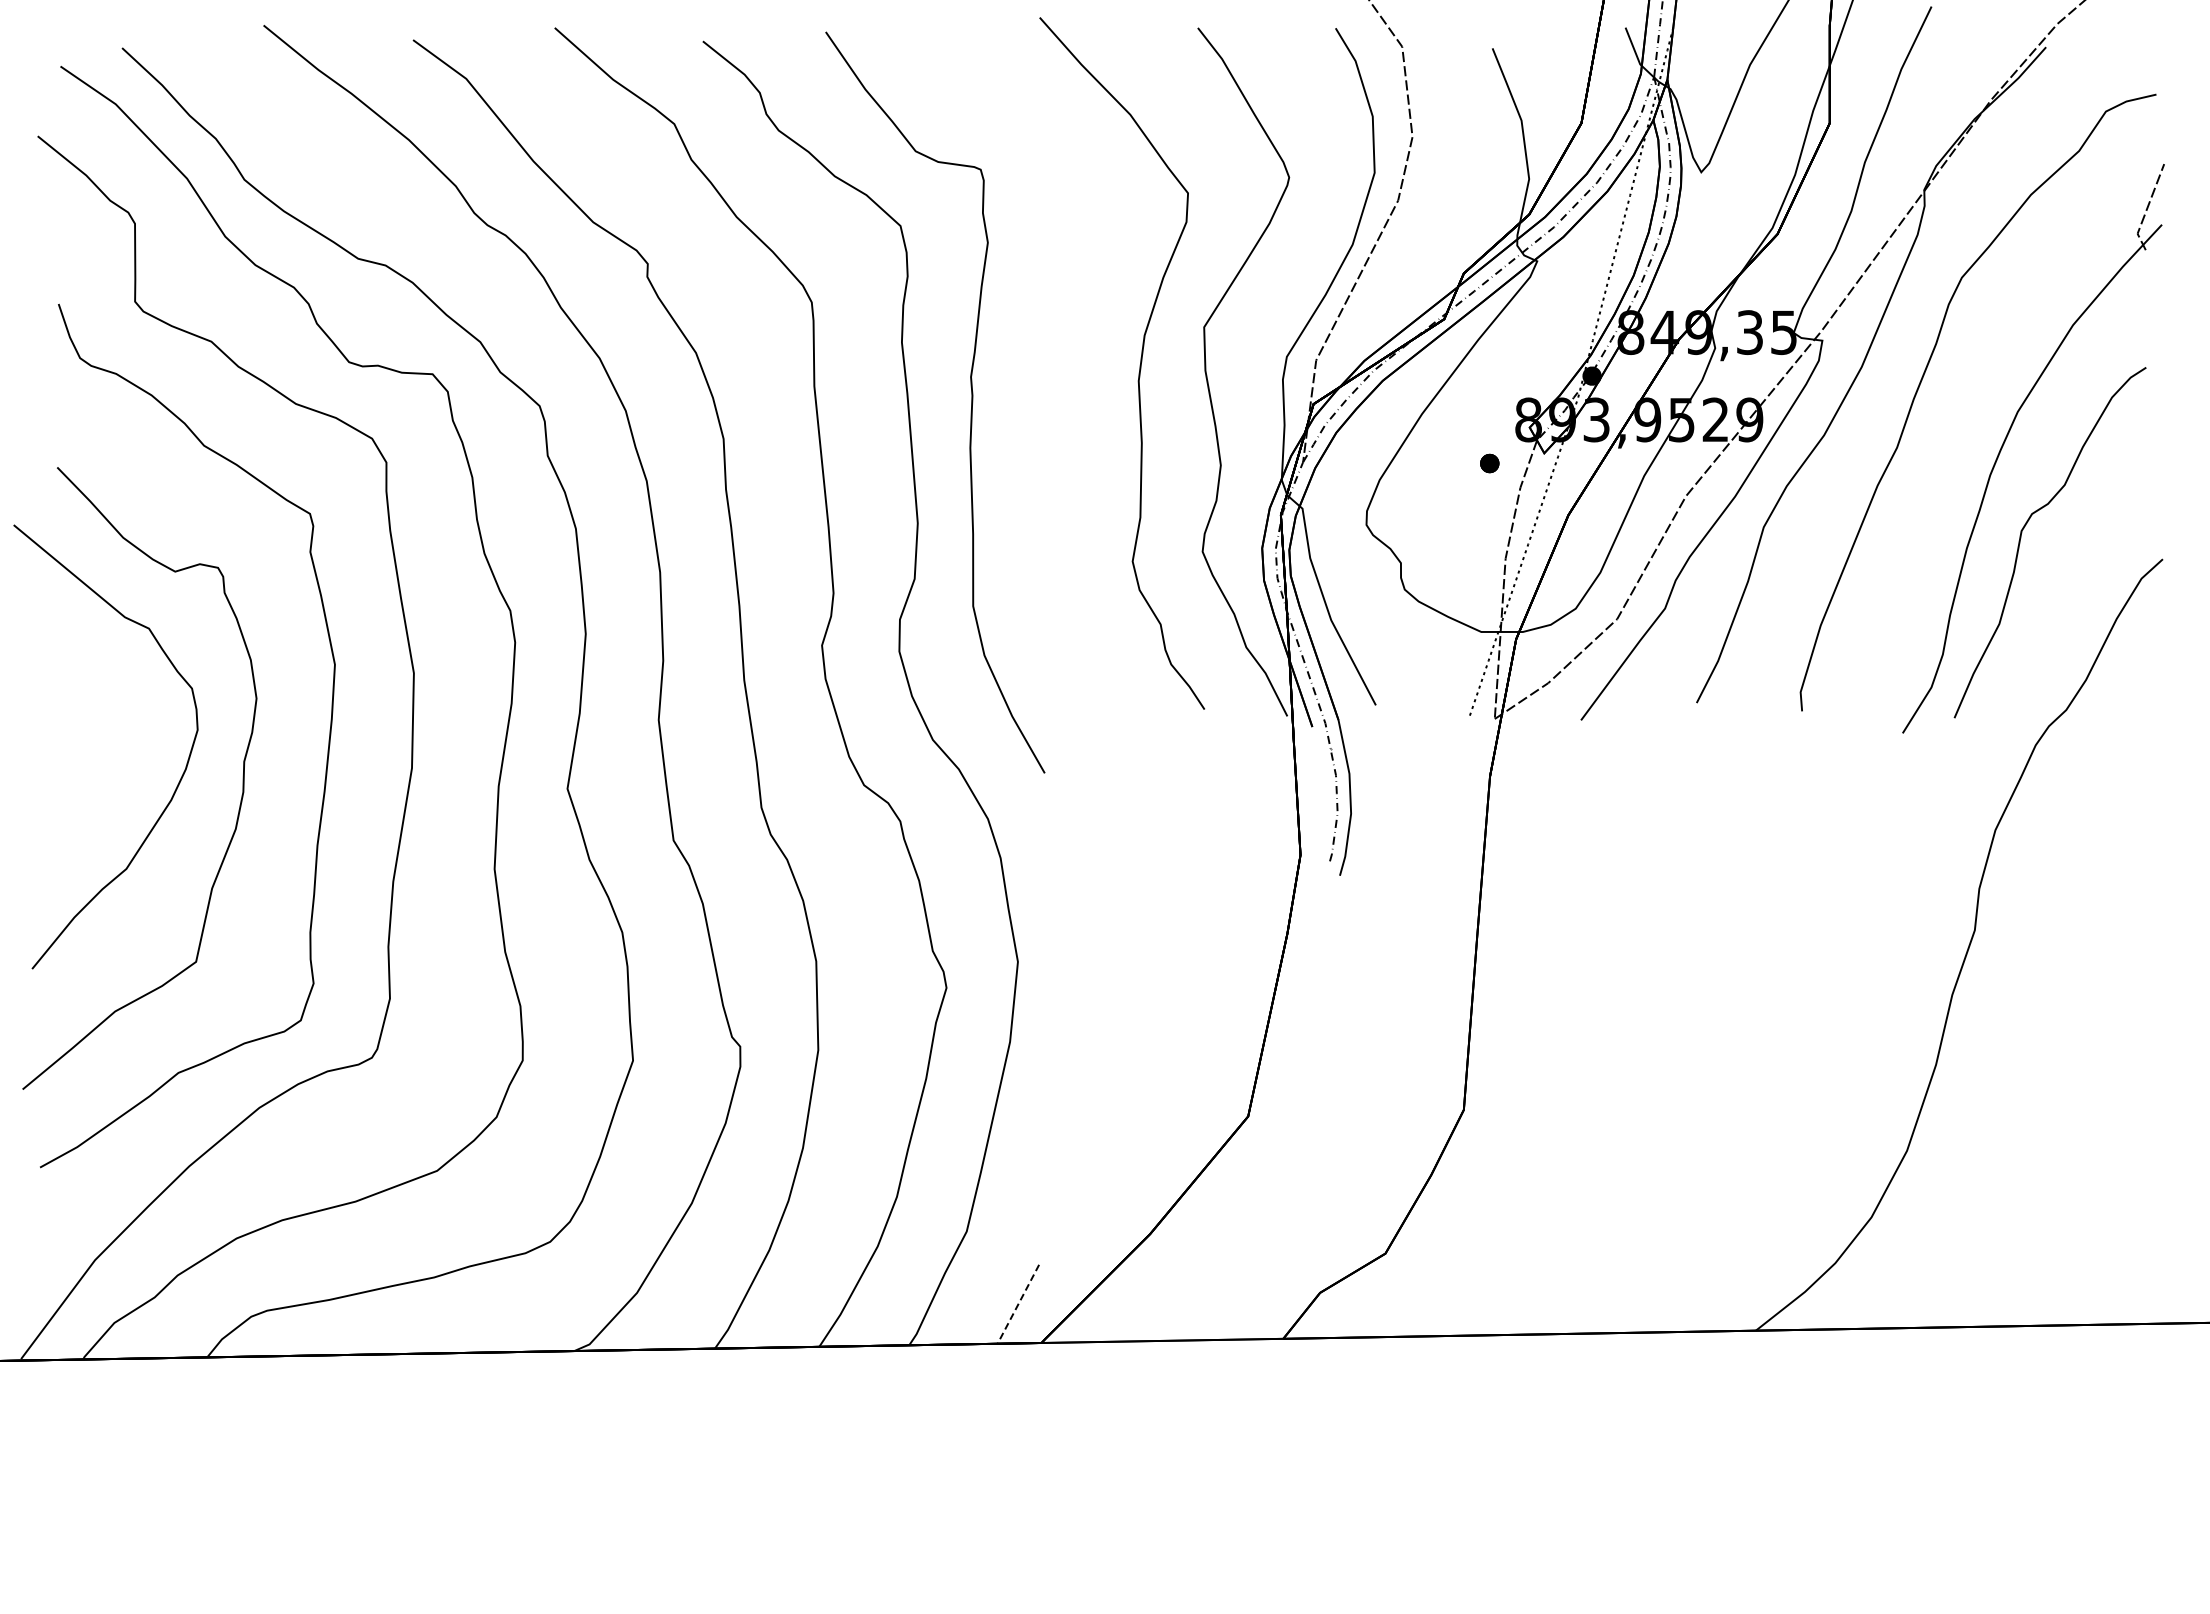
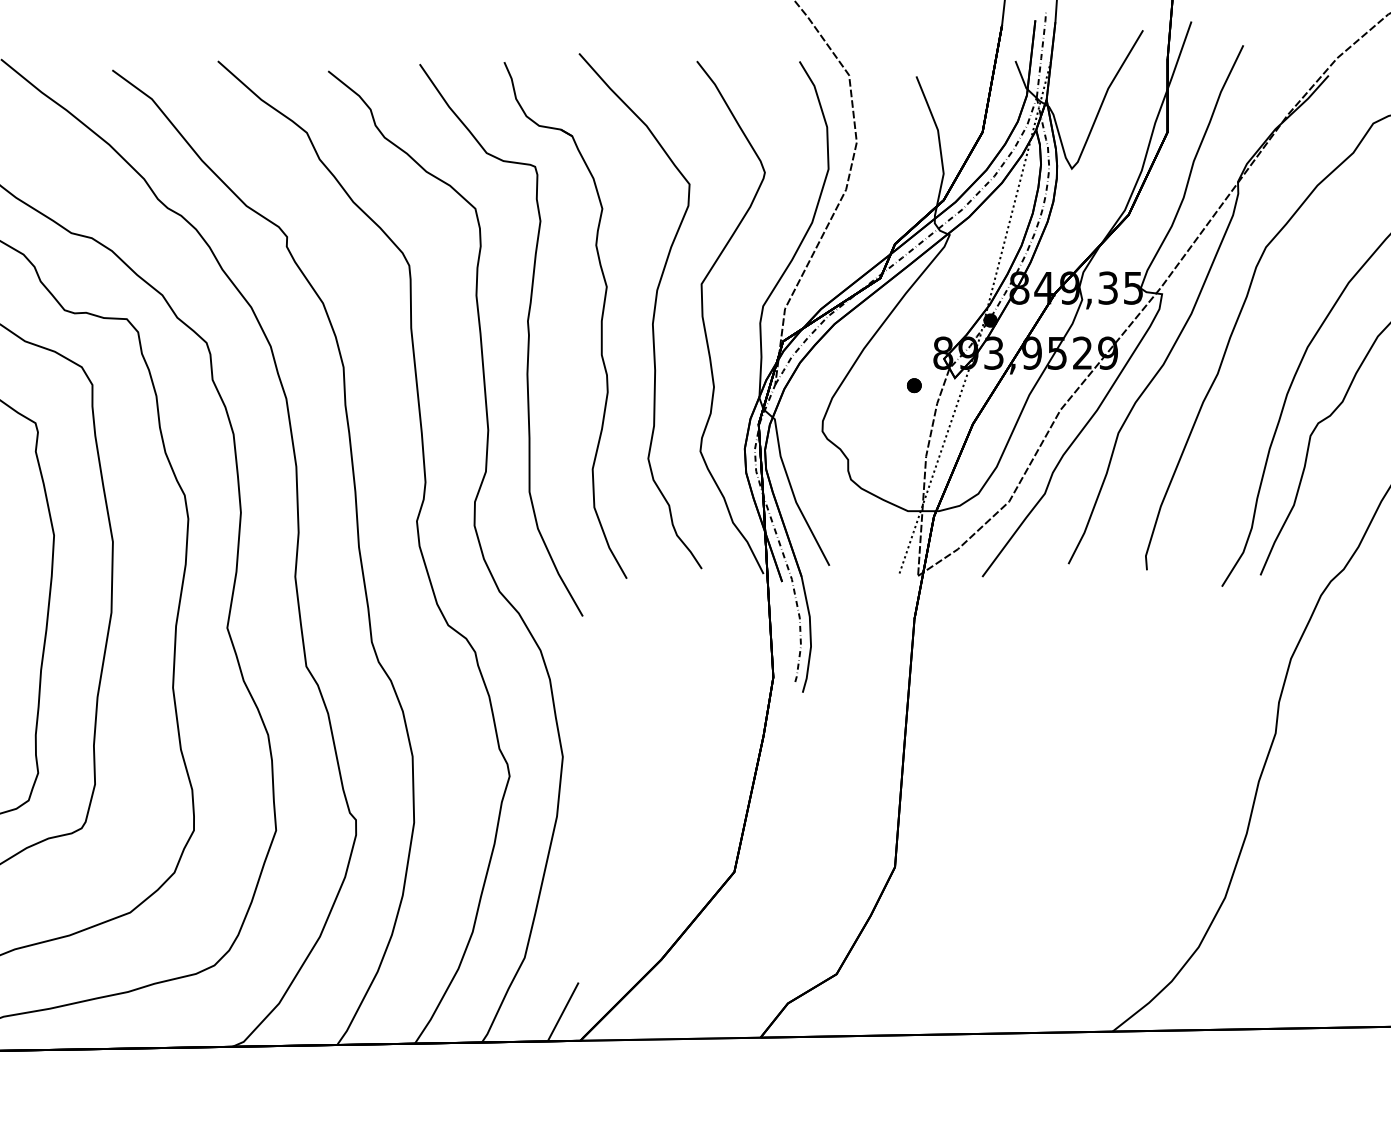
part: (1069, 375) -> (601, 320), added
line: (1018, 1304) -> (563, 1012), dashed -> solid

